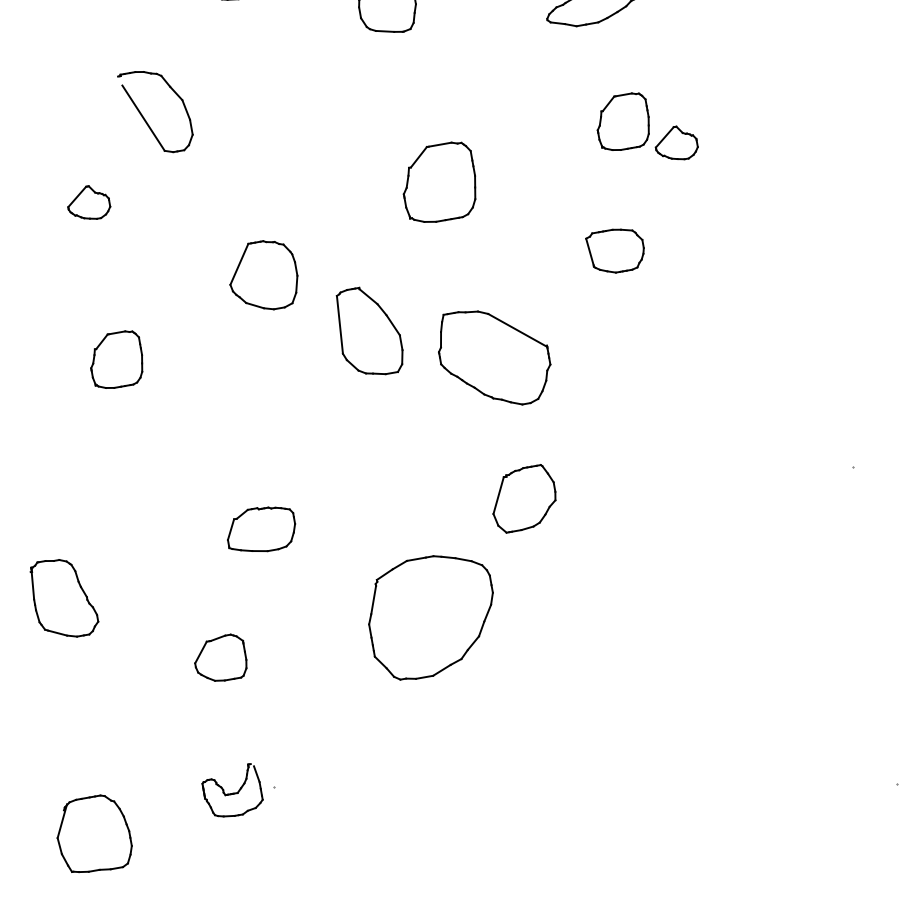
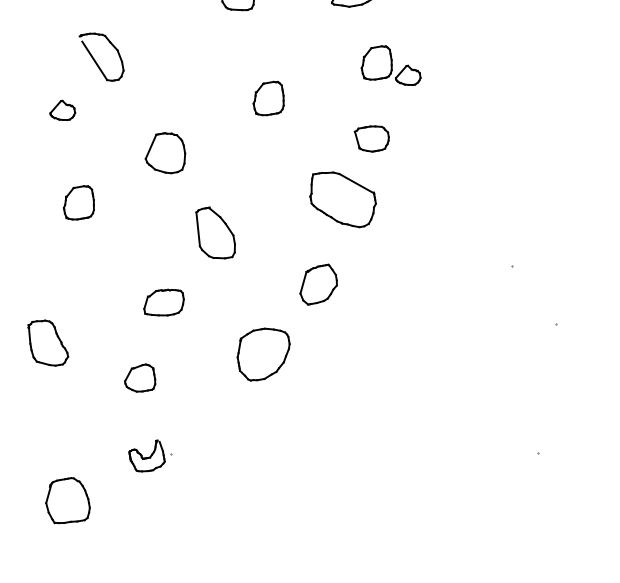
part: (439, 182) -> (268, 98), size x0.71
part: (369, 330) -> (215, 232), moved
part: (493, 357) -> (342, 199), moved
part: (430, 617) -> (263, 354), size x0.71
part: (93, 833) -> (67, 500), moved

